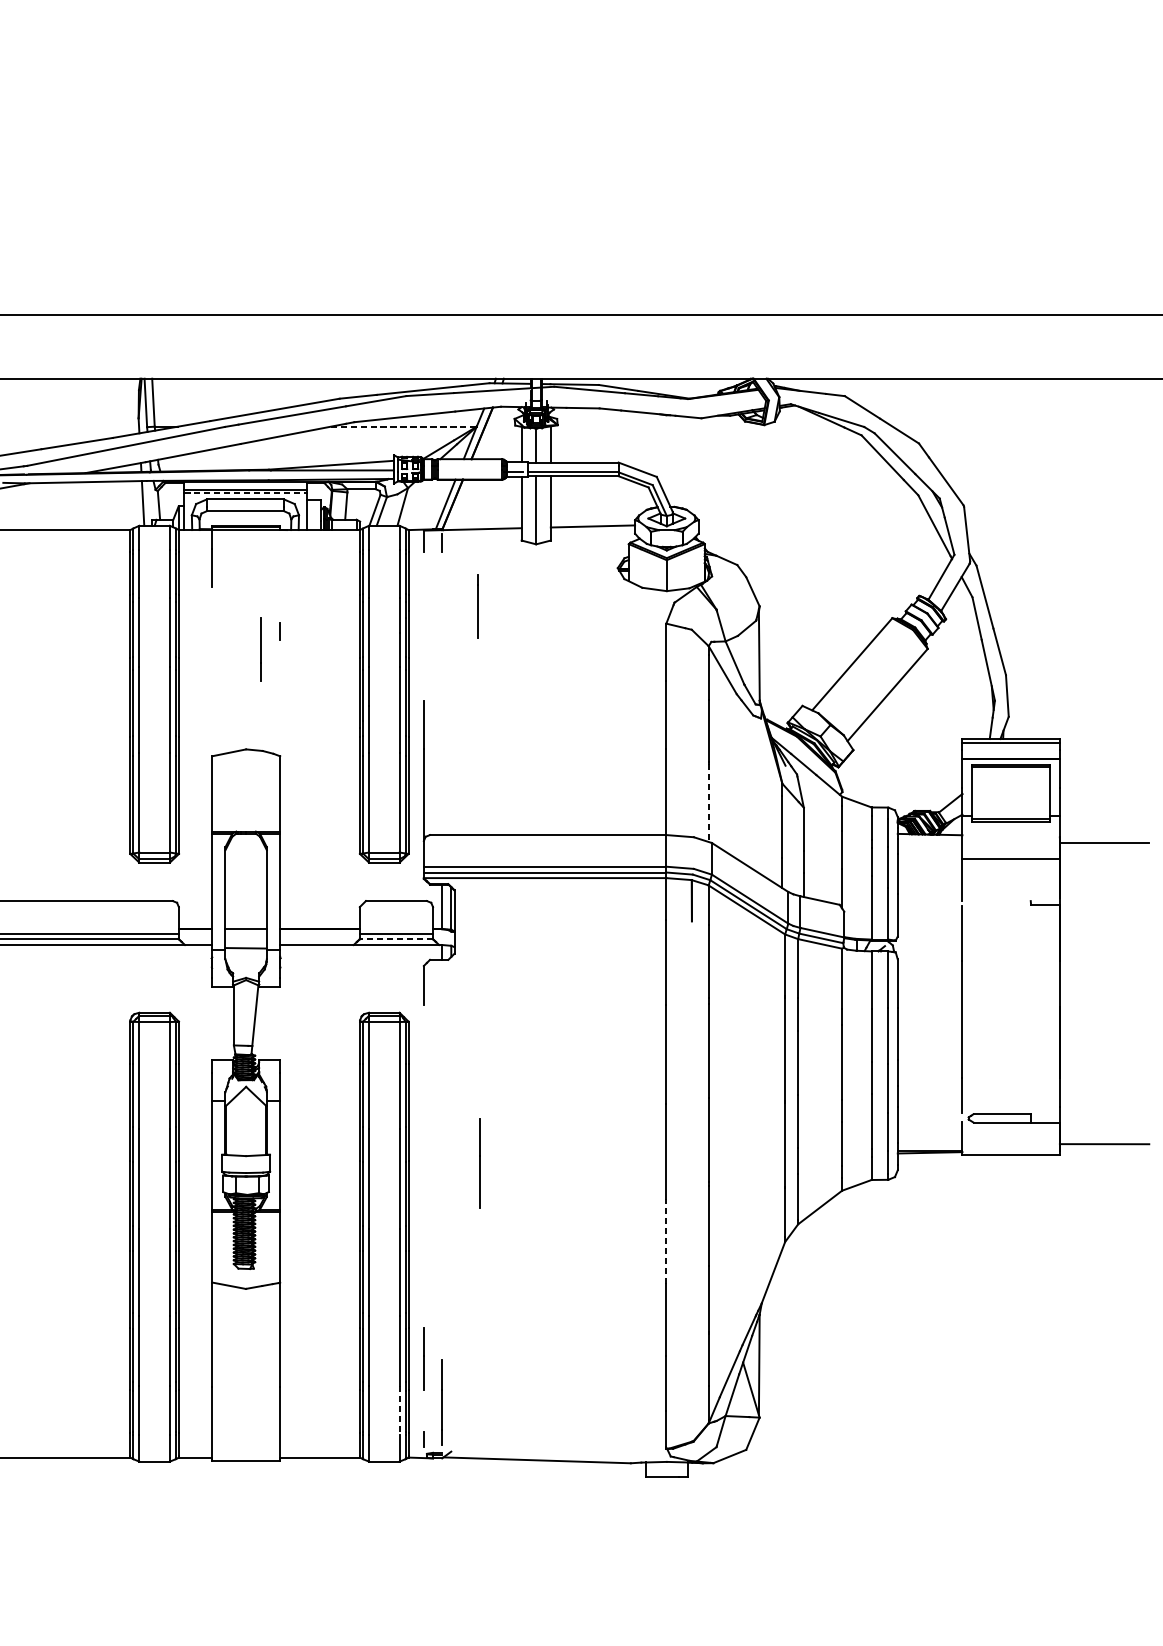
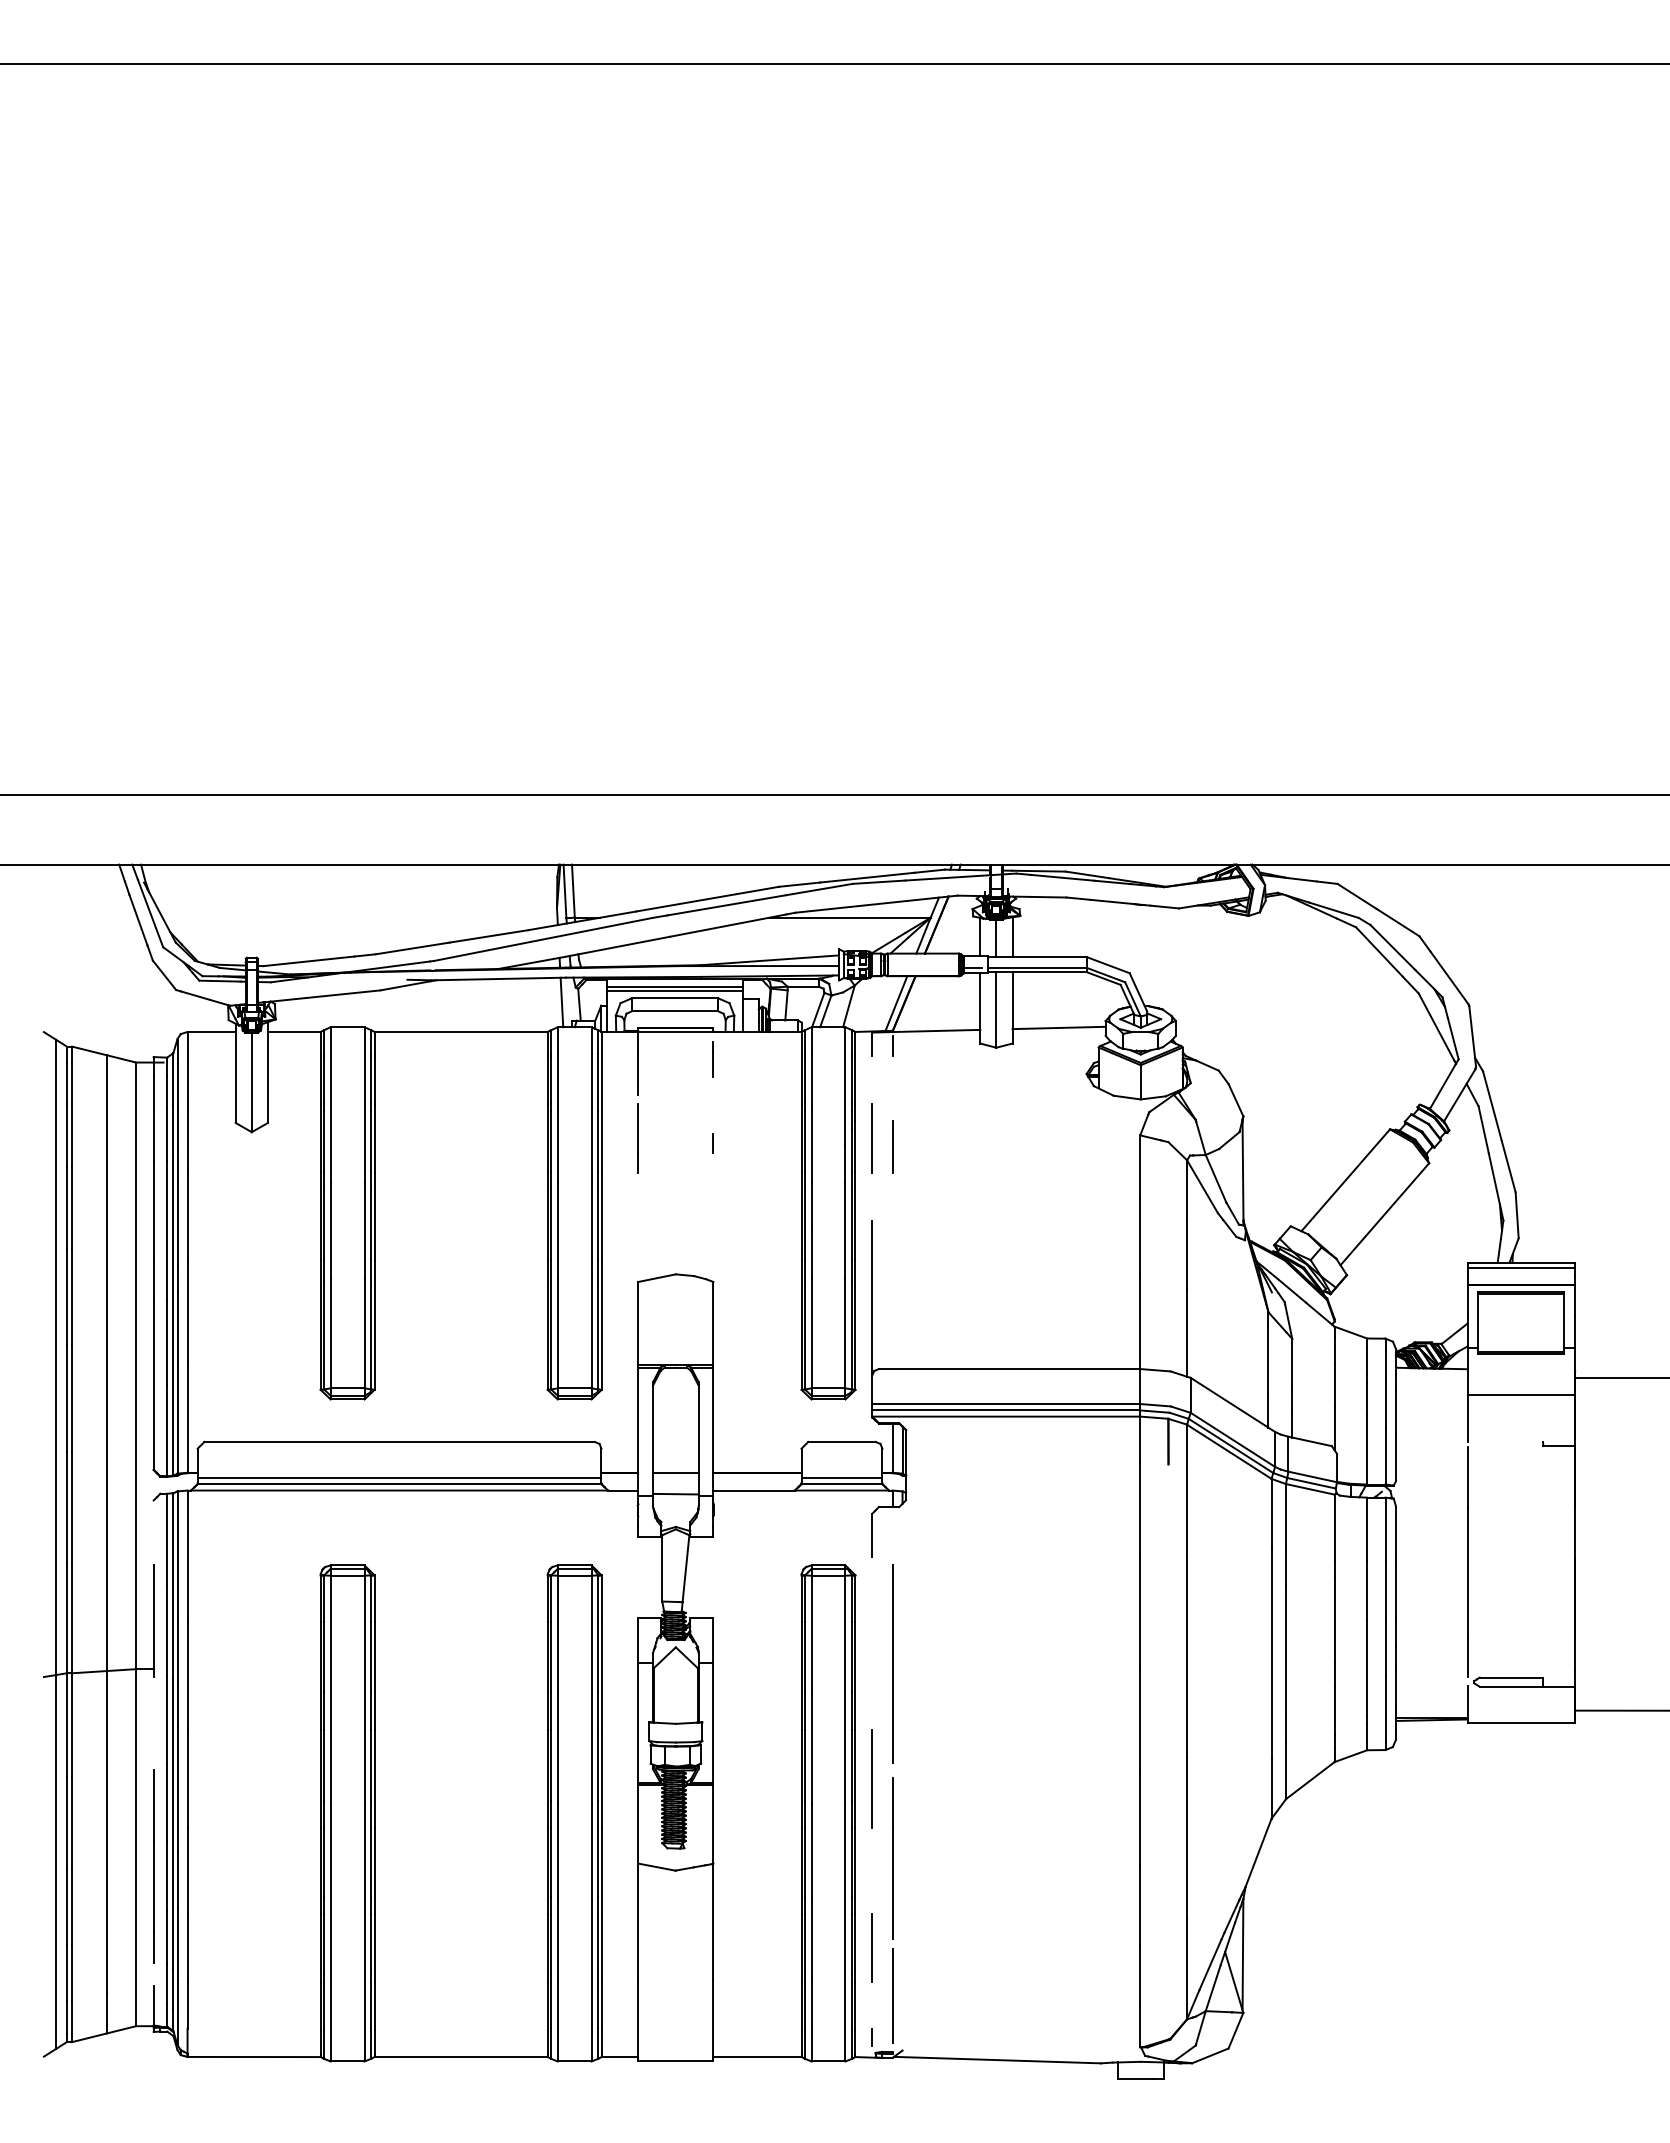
line: (403, 426) -> (849, 917), dashed -> solid
line: (245, 493) -> (675, 991), dashed -> solid
line: (279, 554) -> (712, 1059), added
line: (477, 606) -> (871, 1138), moved
line: (442, 633) -> (892, 1146), added
line: (260, 650) -> (637, 1138), moved
line: (709, 803) -> (1187, 1334), dashed -> solid
line: (396, 939) -> (841, 1484), dashed -> solid
line: (442, 1101) -> (892, 1663), added
line: (479, 1163) -> (871, 1778), moved
line: (666, 1240) -> (1140, 1817), dashed -> solid
line: (442, 1277) -> (892, 1858), added
line: (399, 1410) -> (845, 2005), dashed -> solid

